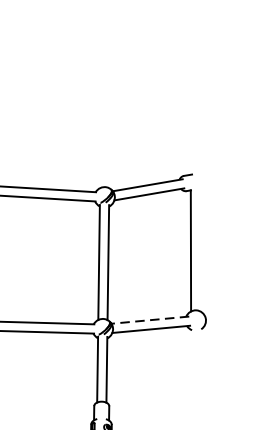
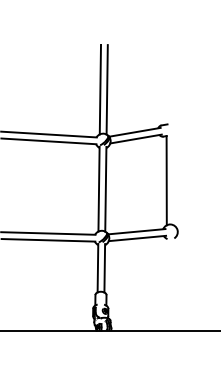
line: (101, 127) -> (100, 89), added
line: (109, 127) -> (106, 89), added
line: (149, 319) -> (136, 231), dashed -> solid

